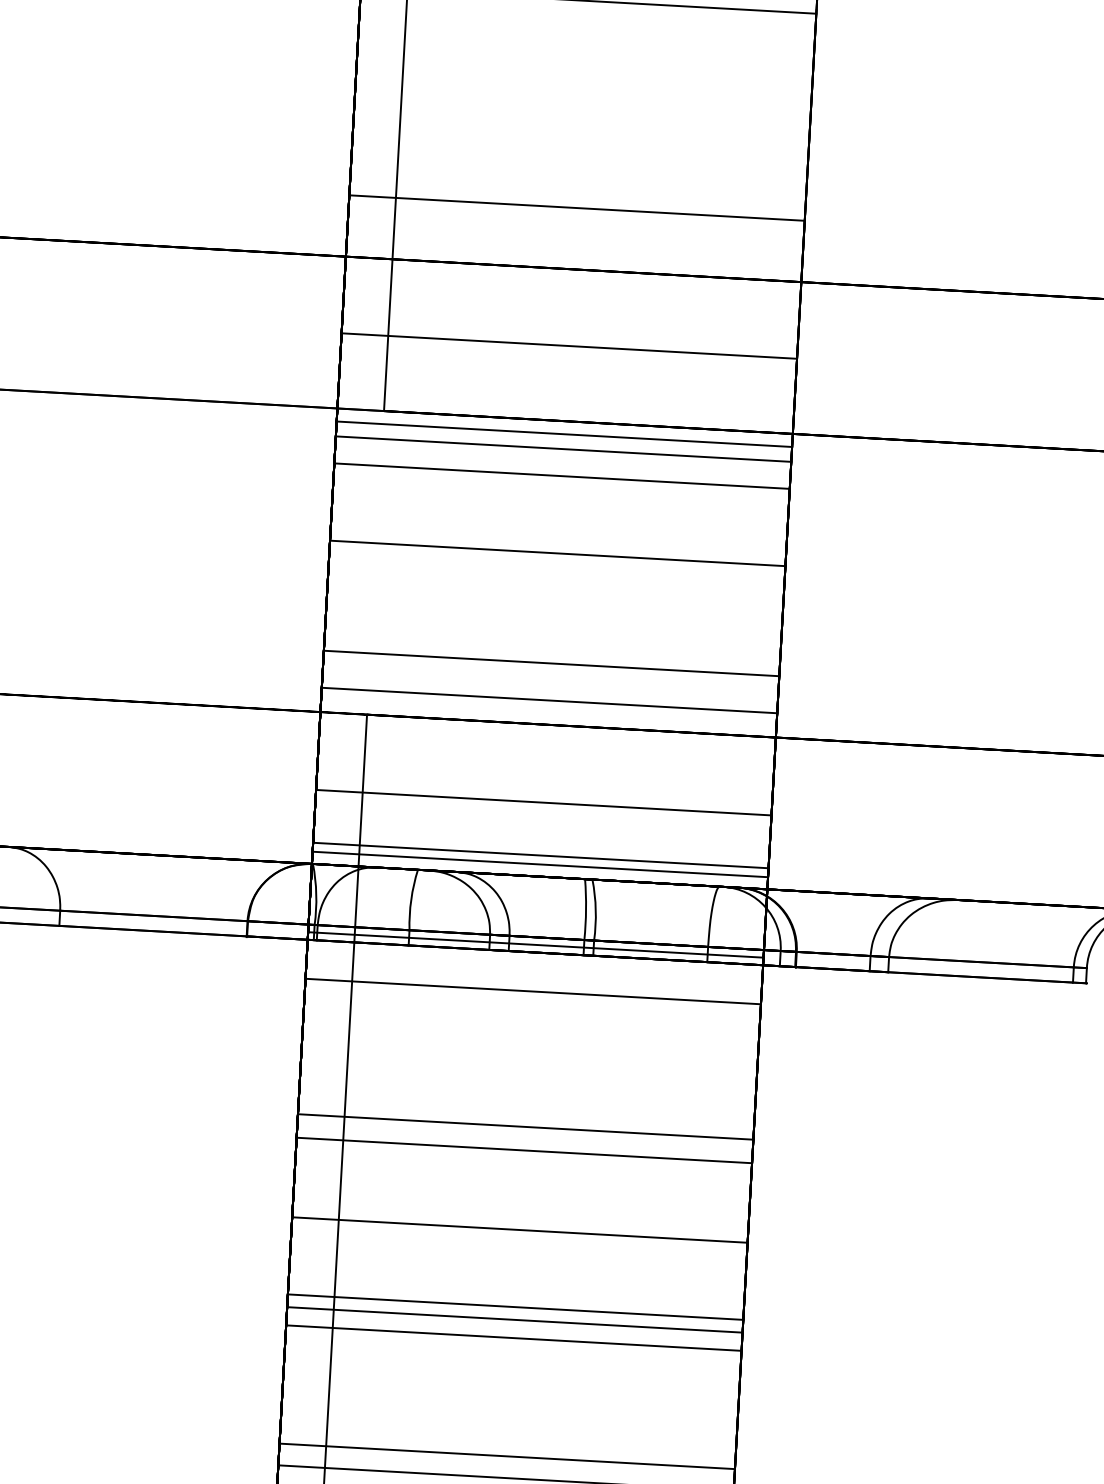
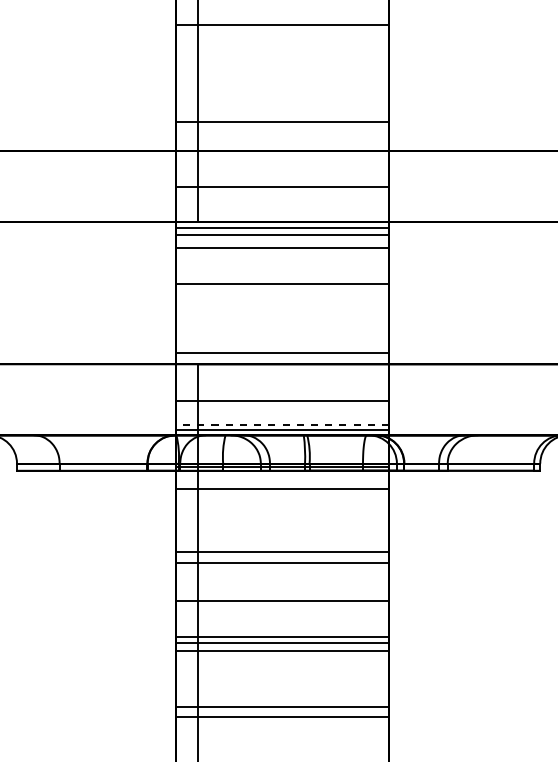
line: (551, 663) -> (282, 335), removed
line: (540, 855) -> (282, 425), solid -> dashed

